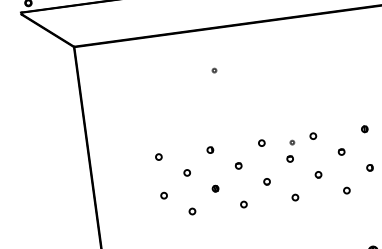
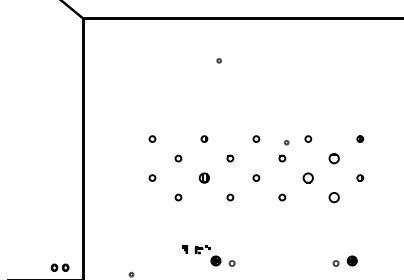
part: (341, 151) -> (334, 158), size x1.6
part: (318, 174) -> (308, 177), size x1.6
part: (215, 188) -> (204, 177), size x1.6
circle: (347, 190) -> (334, 197), size x1.6

